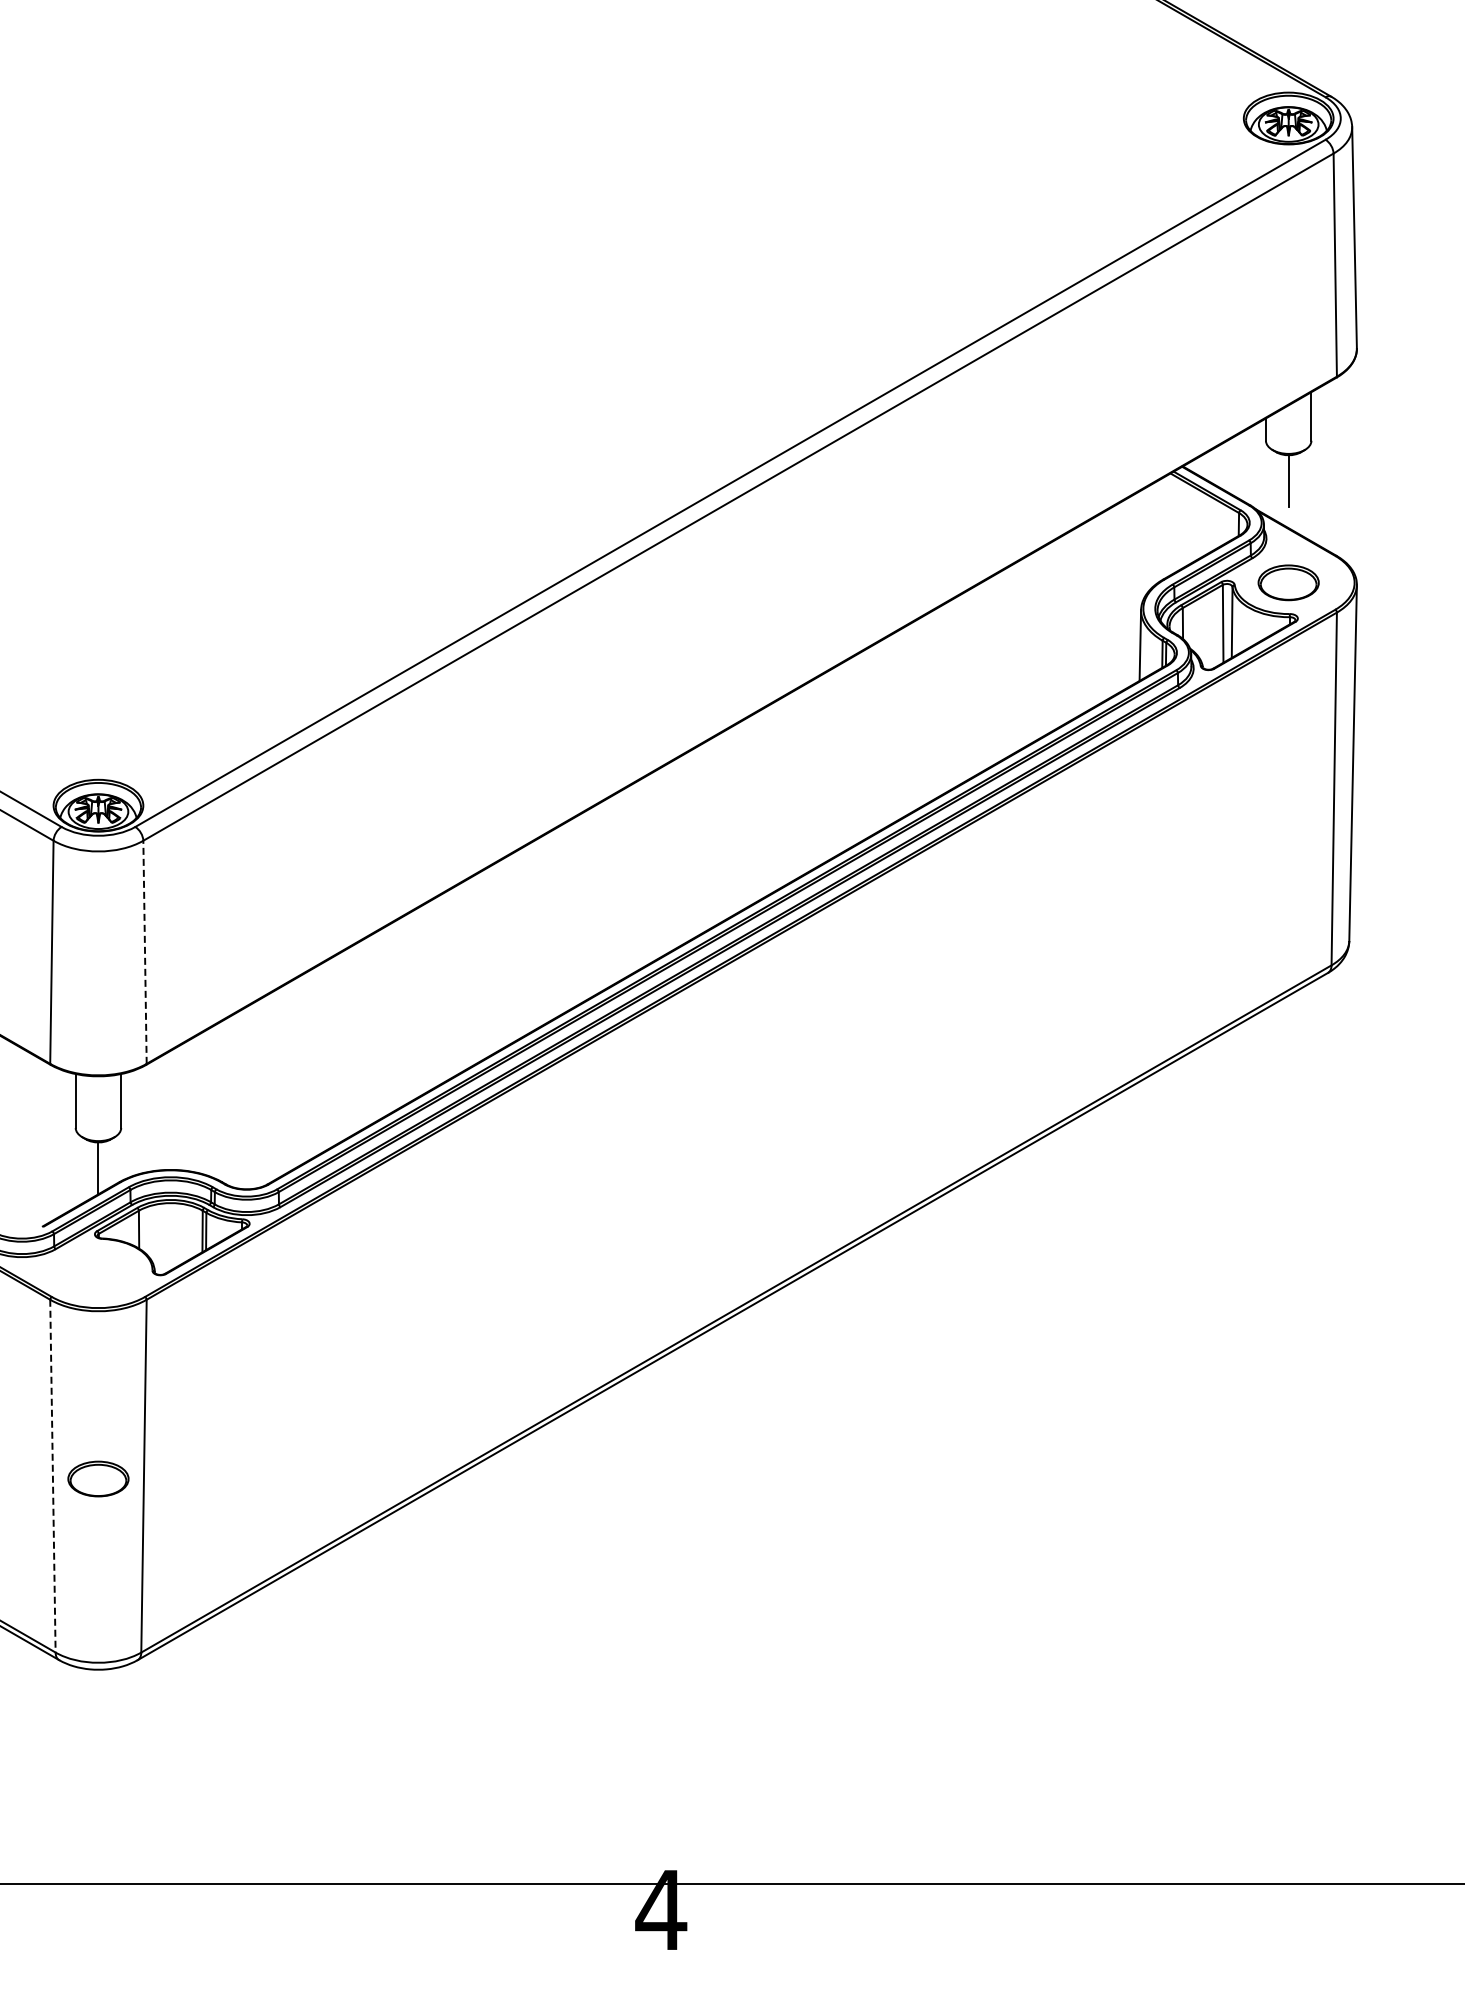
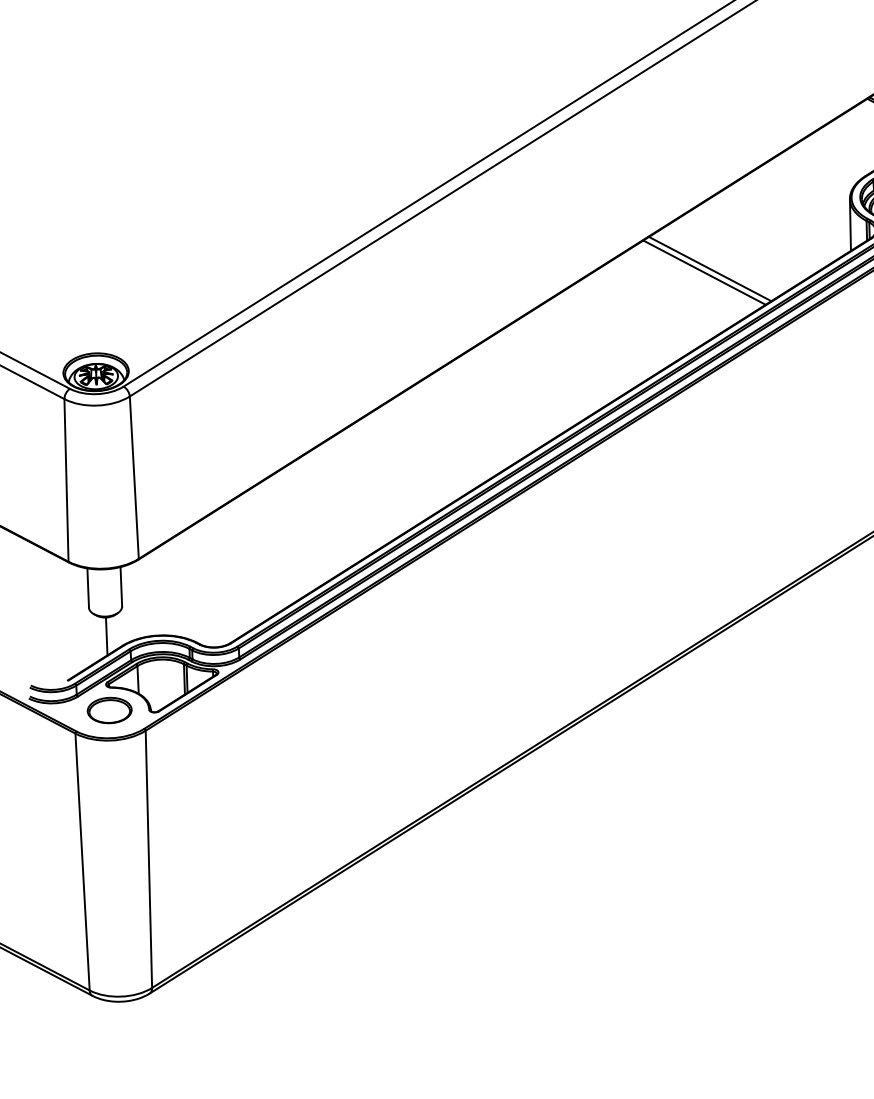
line: (945, 697) -> (710, 268), added
line: (937, 702) -> (704, 272), added
line: (145, 952) -> (134, 477), dashed -> solid
line: (52, 1476) -> (82, 862), dashed -> solid
part: (98, 1478) -> (109, 710), moved

